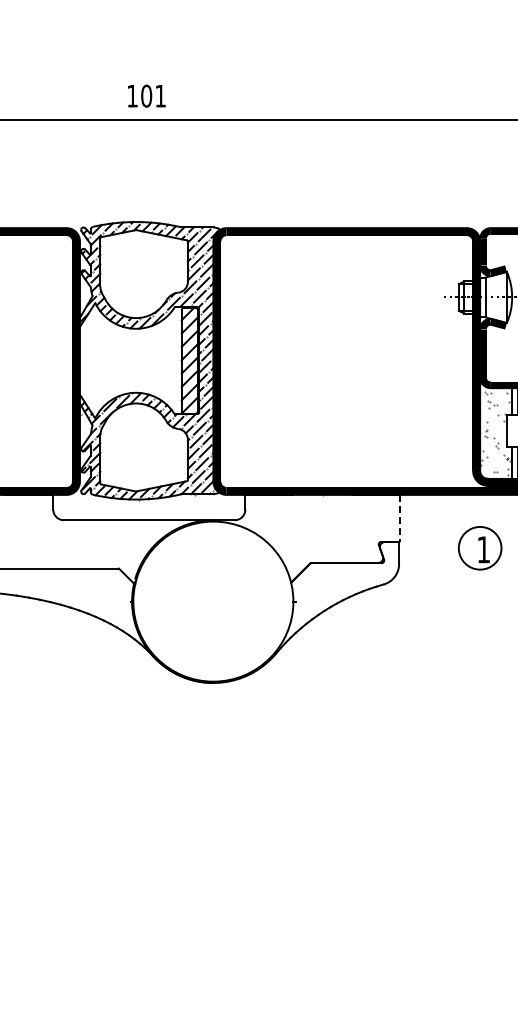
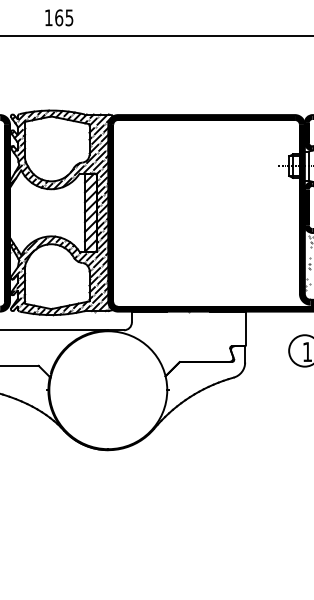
text: (153, 95) -> (64, 17), 101 -> 165
line: (400, 517) -> (246, 328), dashed -> solid

